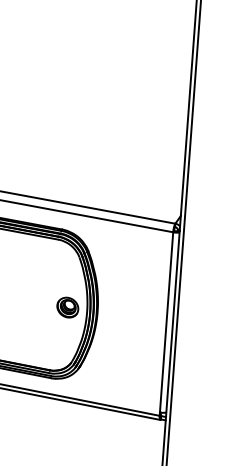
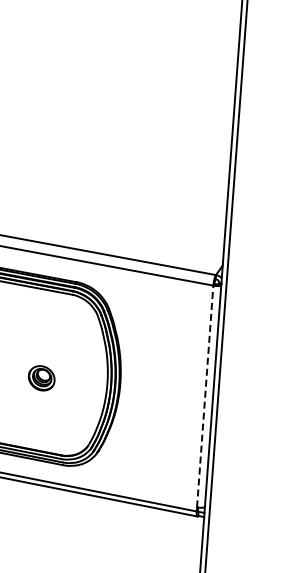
part: (67, 307) -> (41, 378), moved
line: (166, 322) -> (205, 396), solid -> dashed

